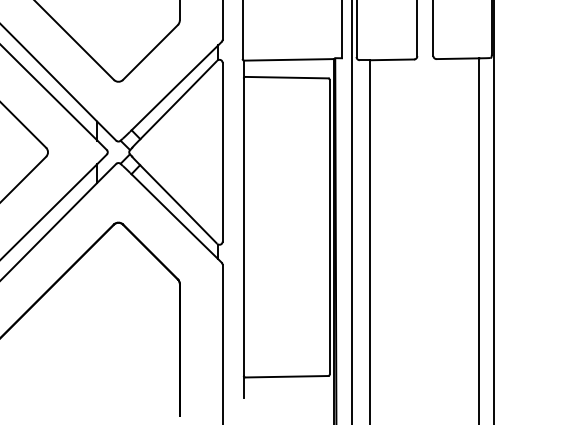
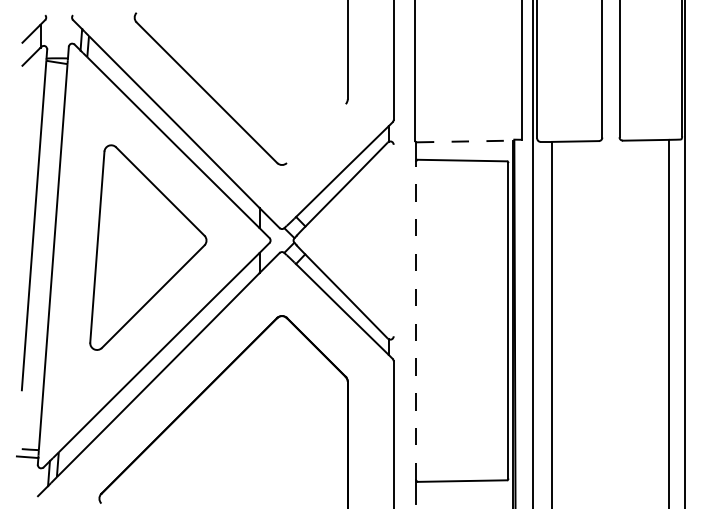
line: (149, 52) -> (315, 133), removed
line: (289, 59) -> (465, 141), solid -> dashed
line: (222, 152) -> (393, 240), removed
line: (243, 226) -> (416, 320), solid -> dashed

